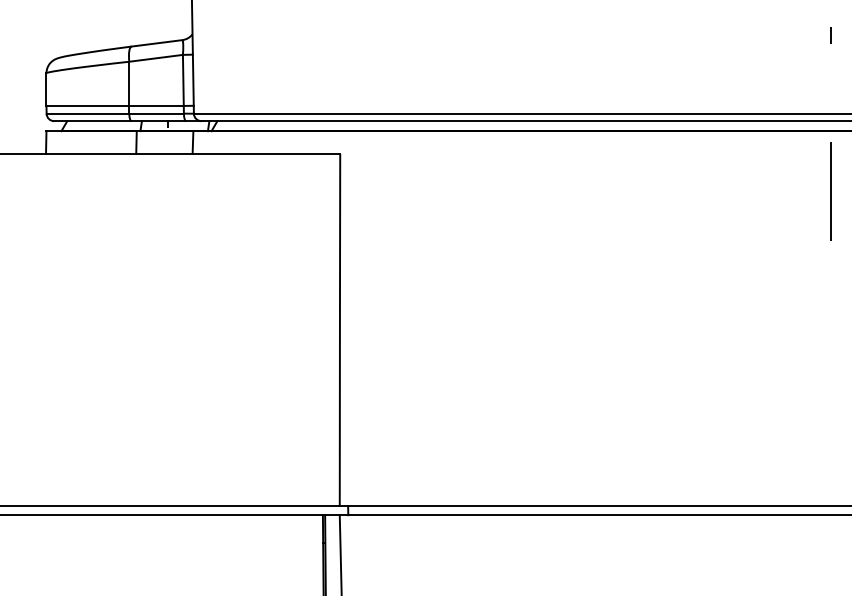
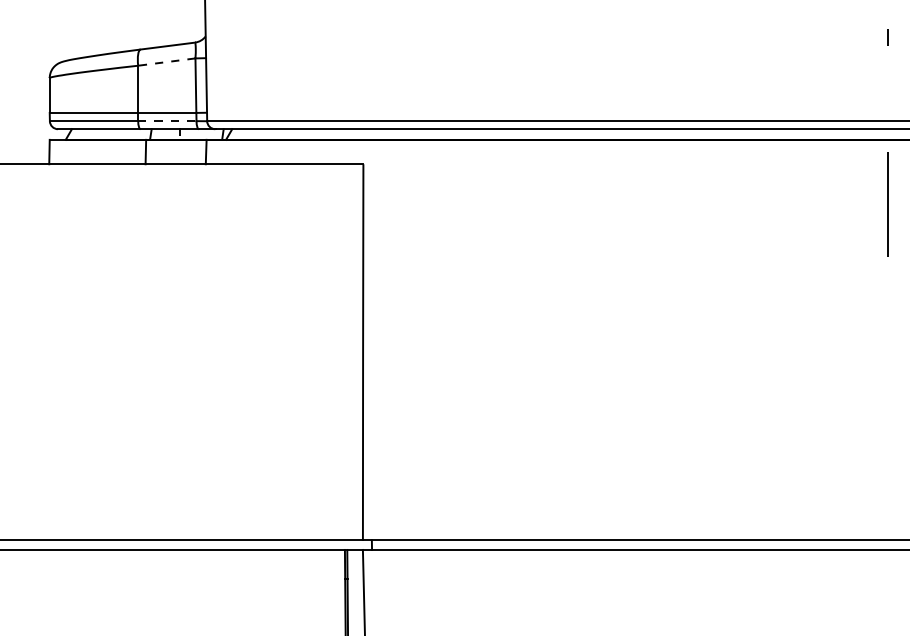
line: (155, 58) -> (166, 62), solid -> dashed
line: (157, 113) -> (168, 120), solid -> dashed

